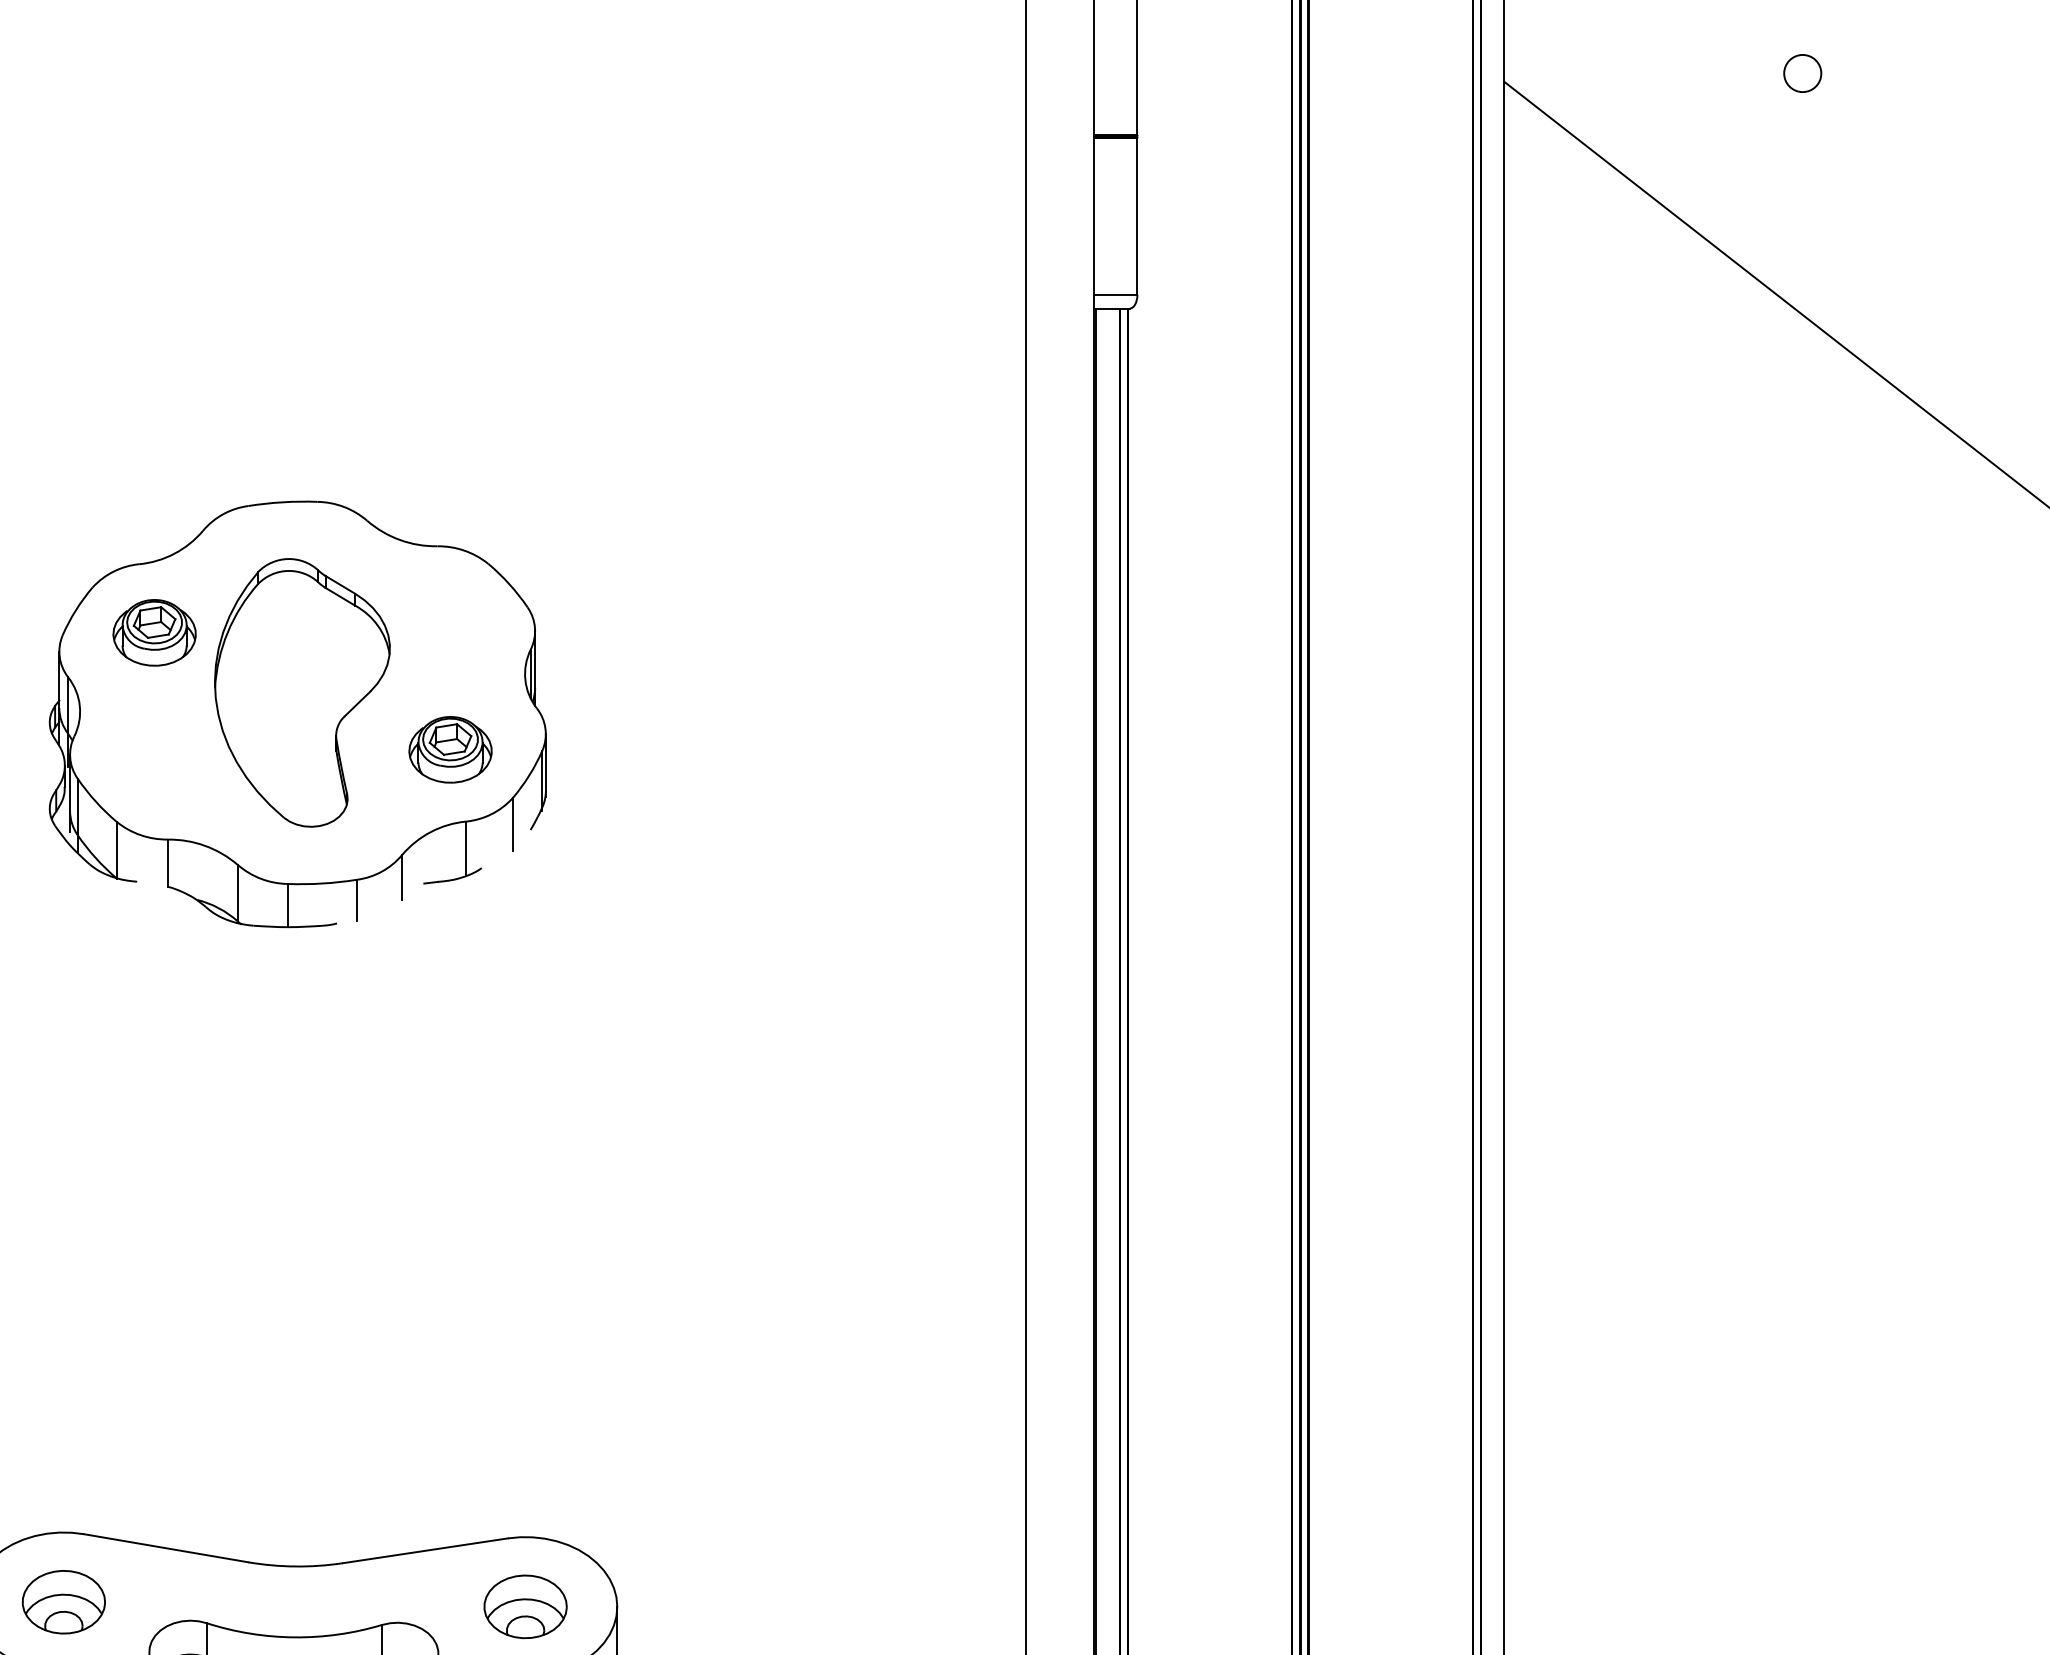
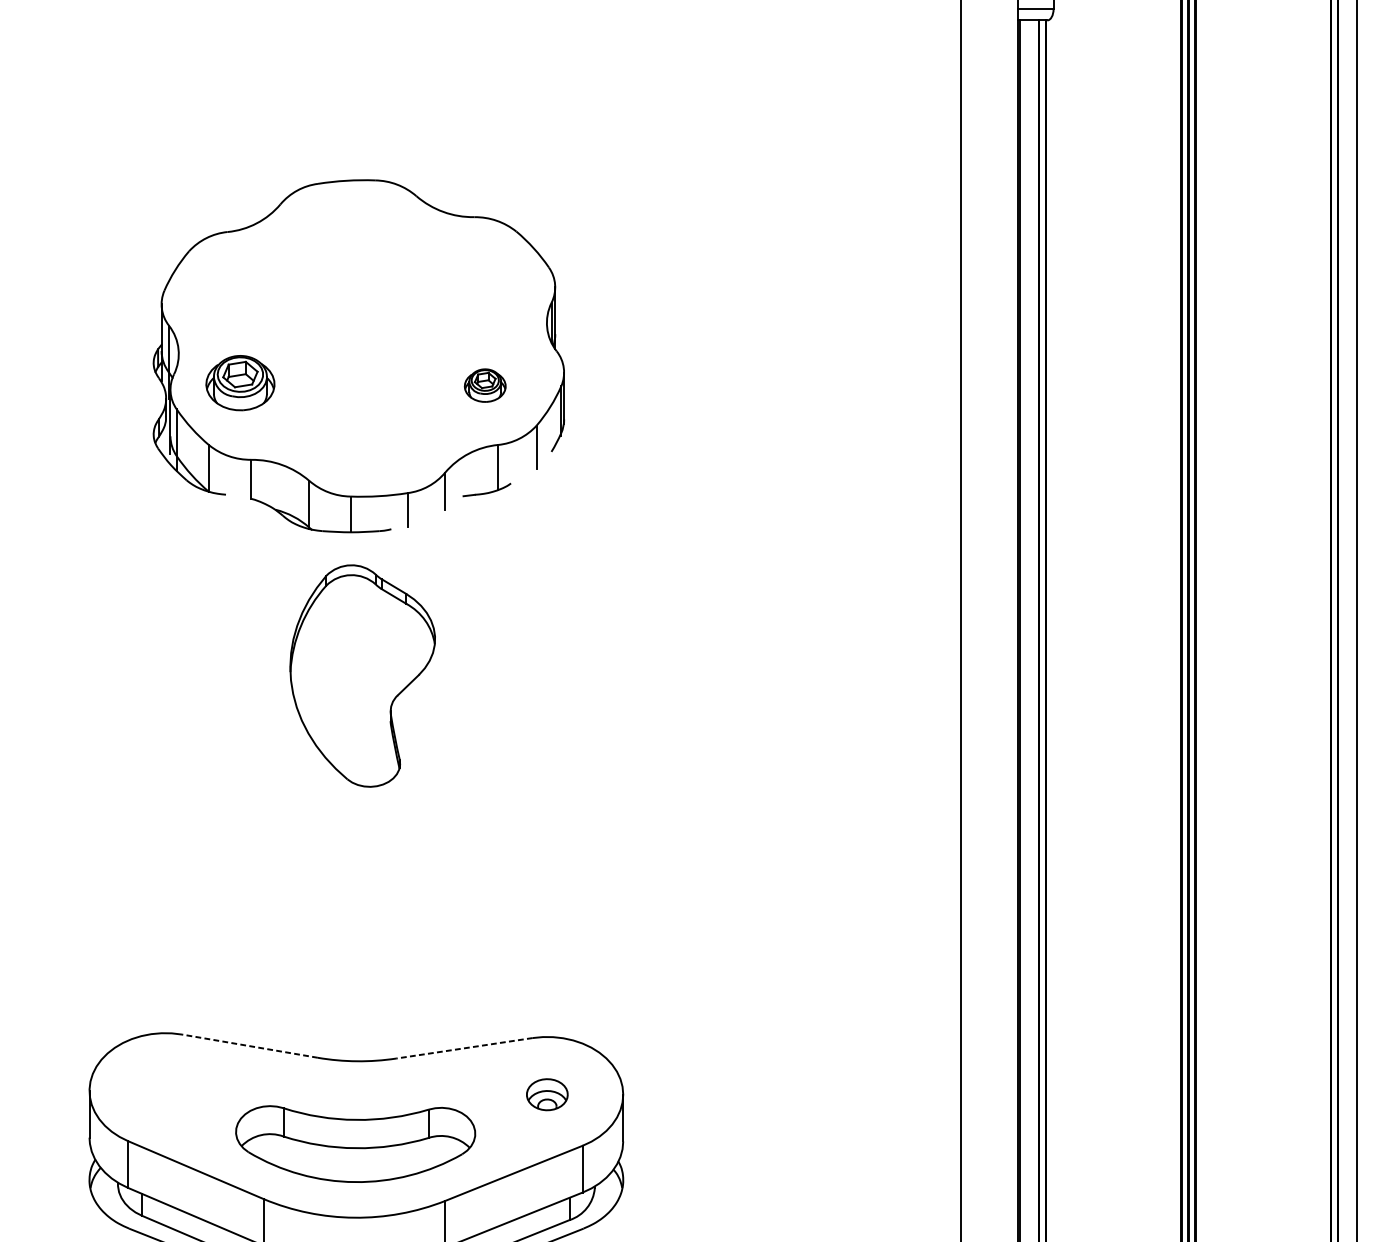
part: (154, 632) -> (240, 382), moved
part: (302, 692) -> (362, 675), moved
part: (450, 749) -> (485, 385), size x0.6
line: (165, 1548) -> (249, 1046), solid -> dashed
line: (424, 1550) -> (463, 1048), solid -> dashed
part: (63, 1602) -> (165, 1091), removed
part: (525, 1606) -> (547, 1094), size x0.6

